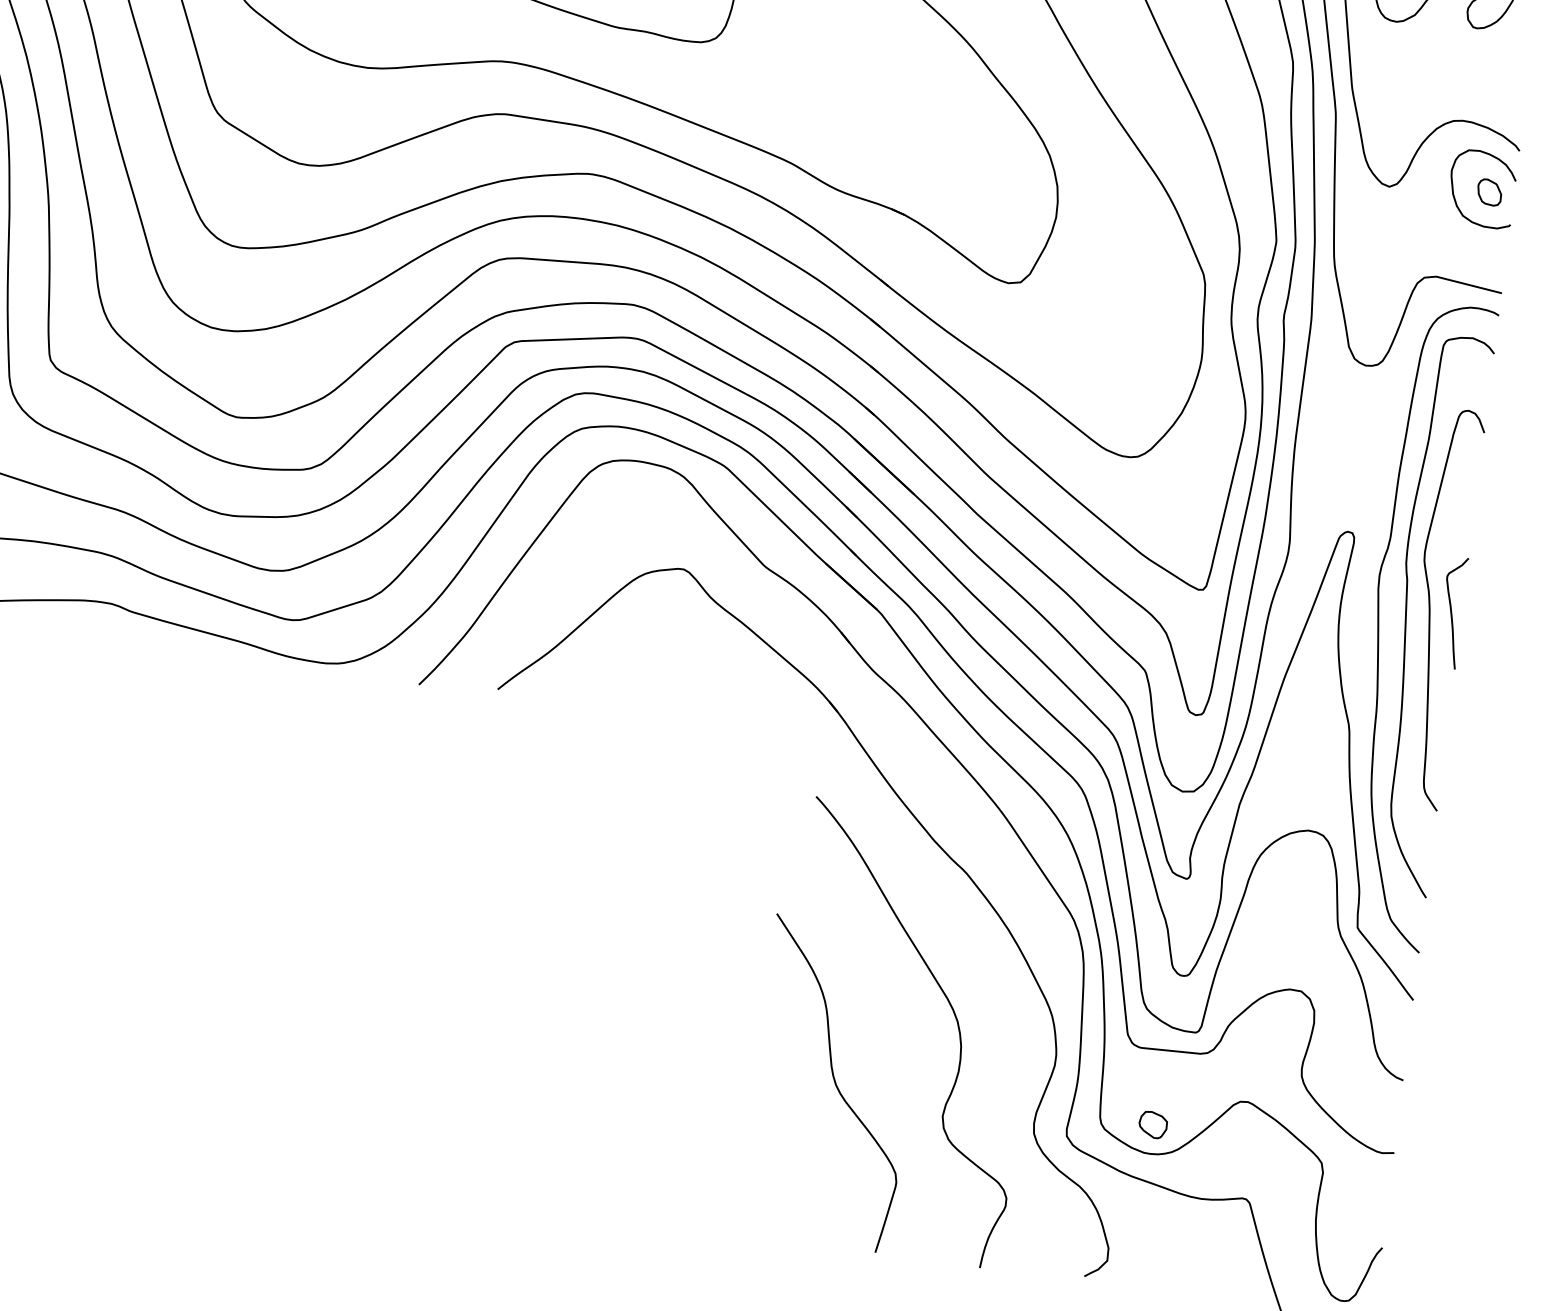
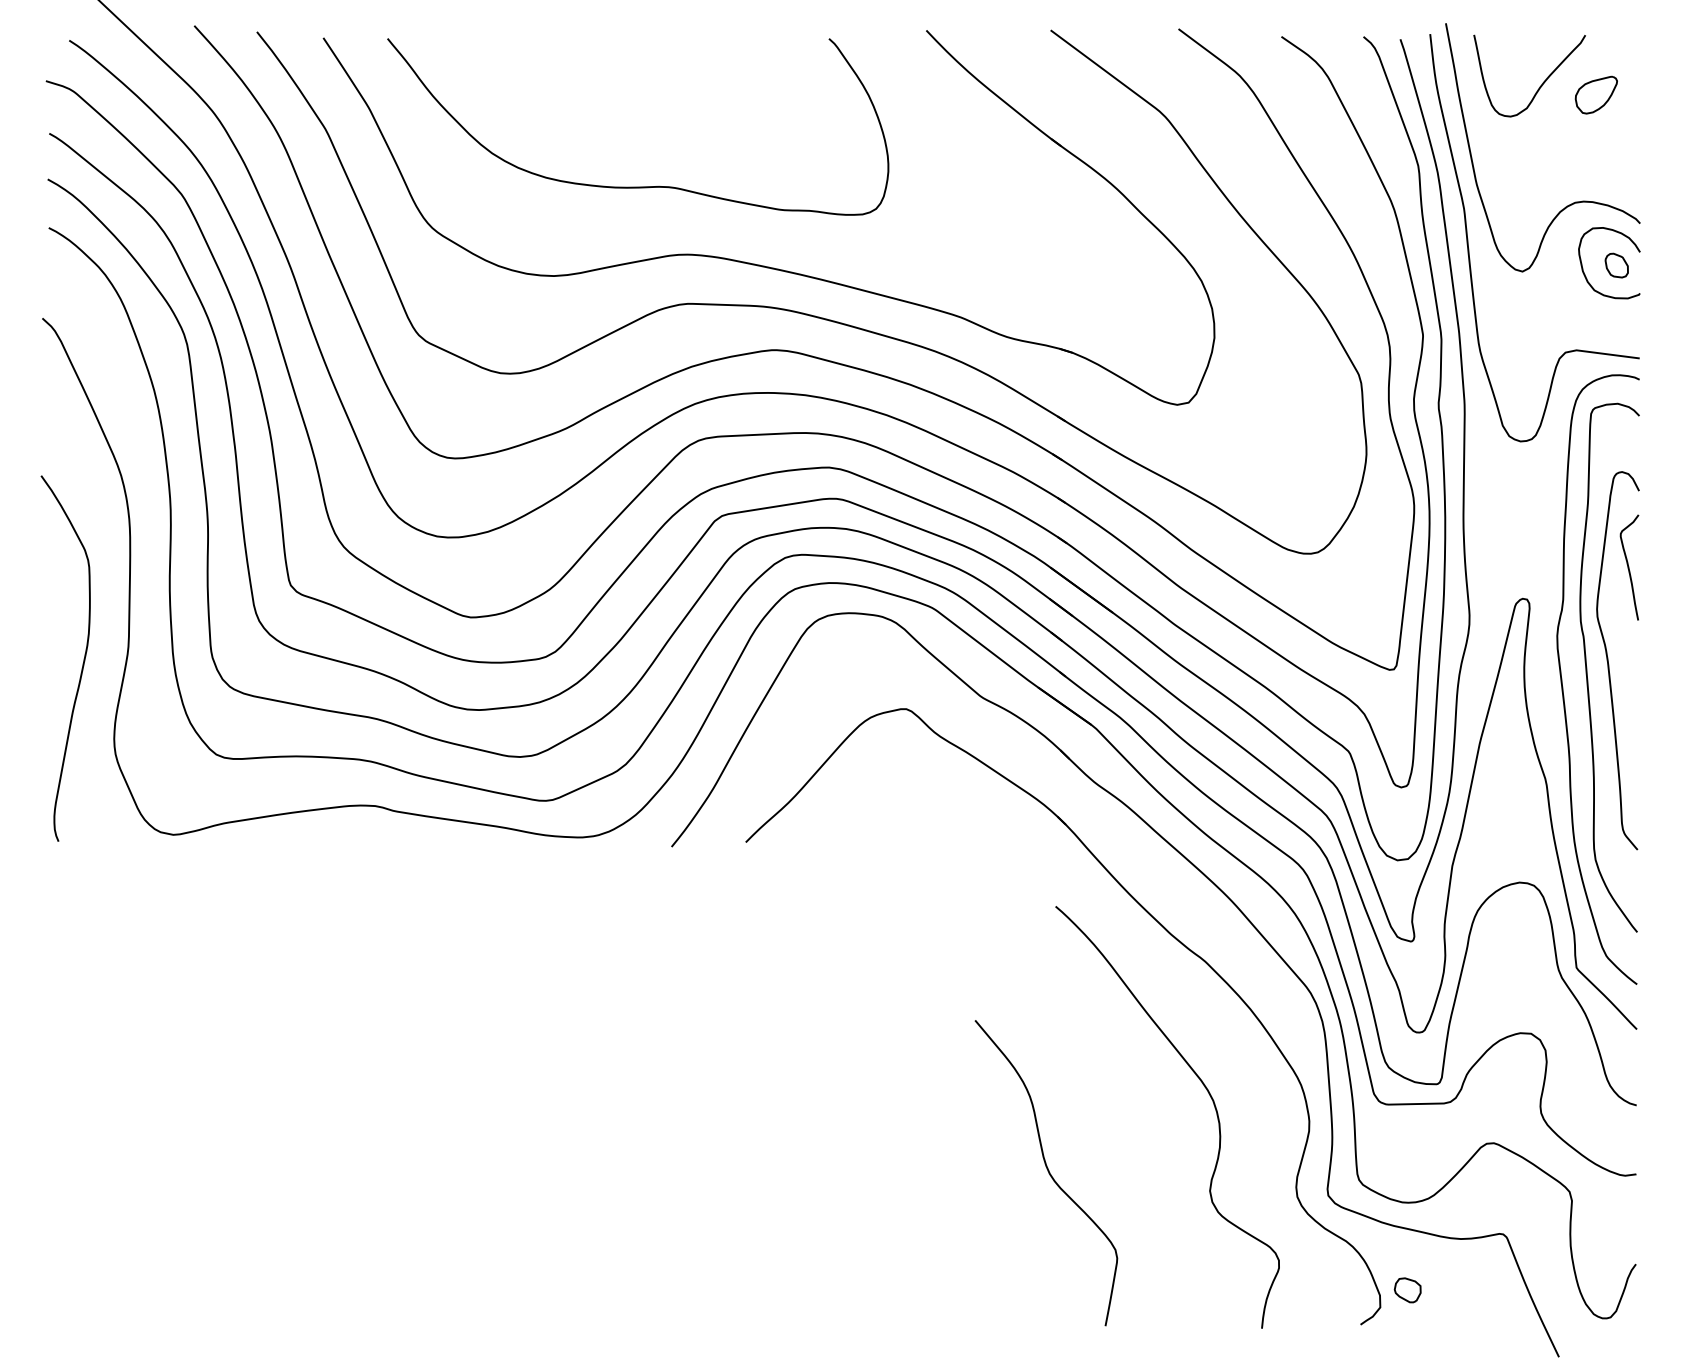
curve: (1452, 612) -> (1629, 567), moved
curve: (834, 1084) -> (1048, 1173), moved
part: (1152, 1125) -> (1407, 1290), moved

